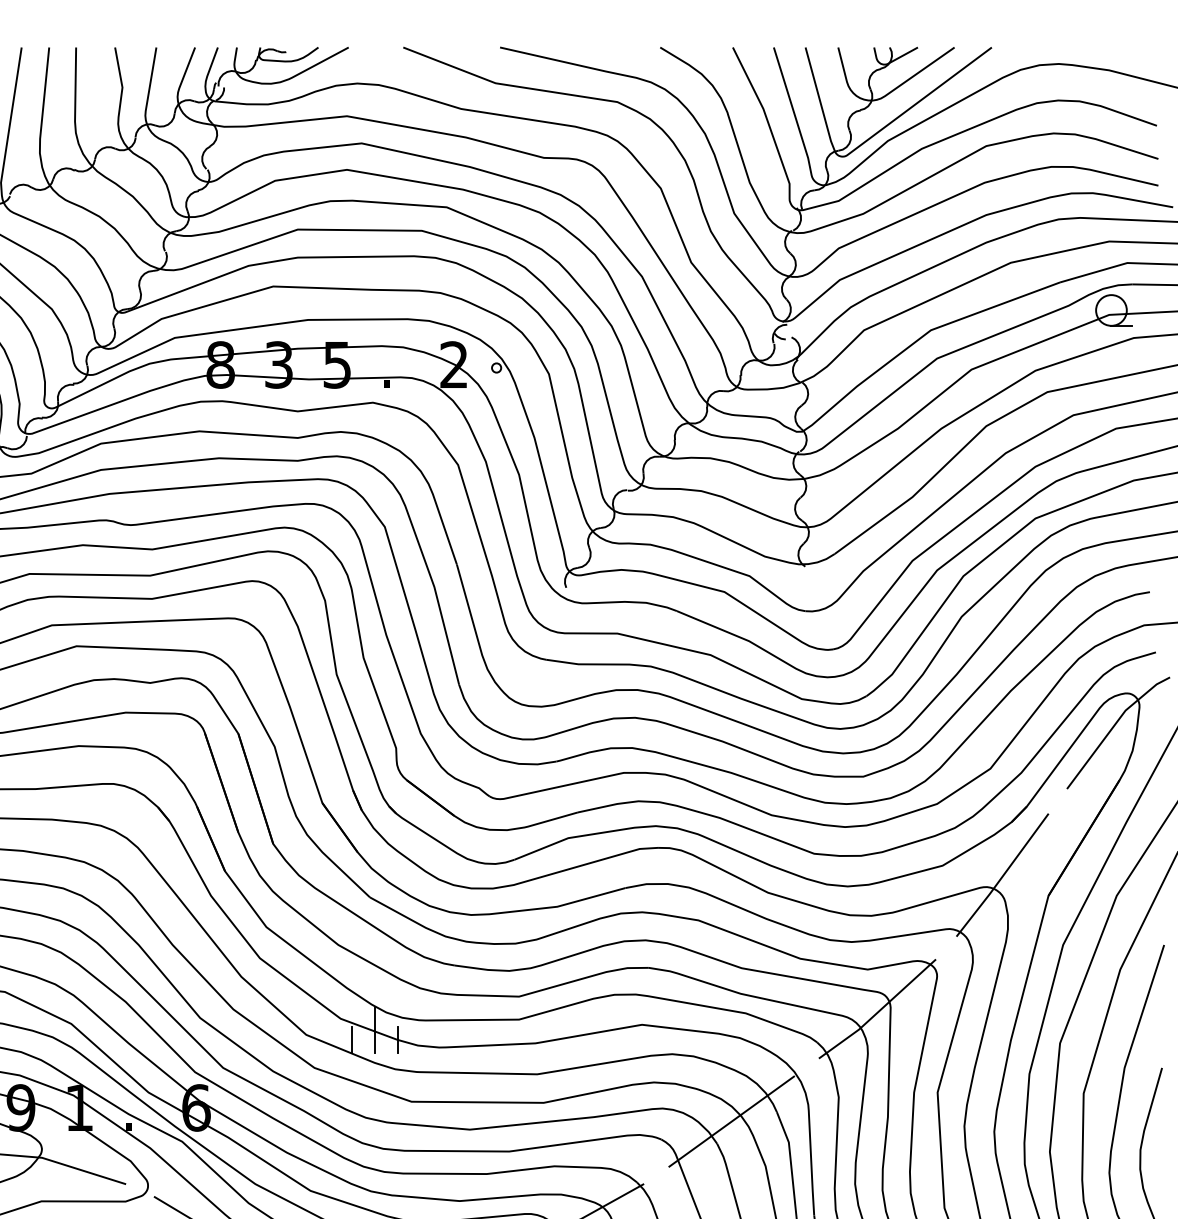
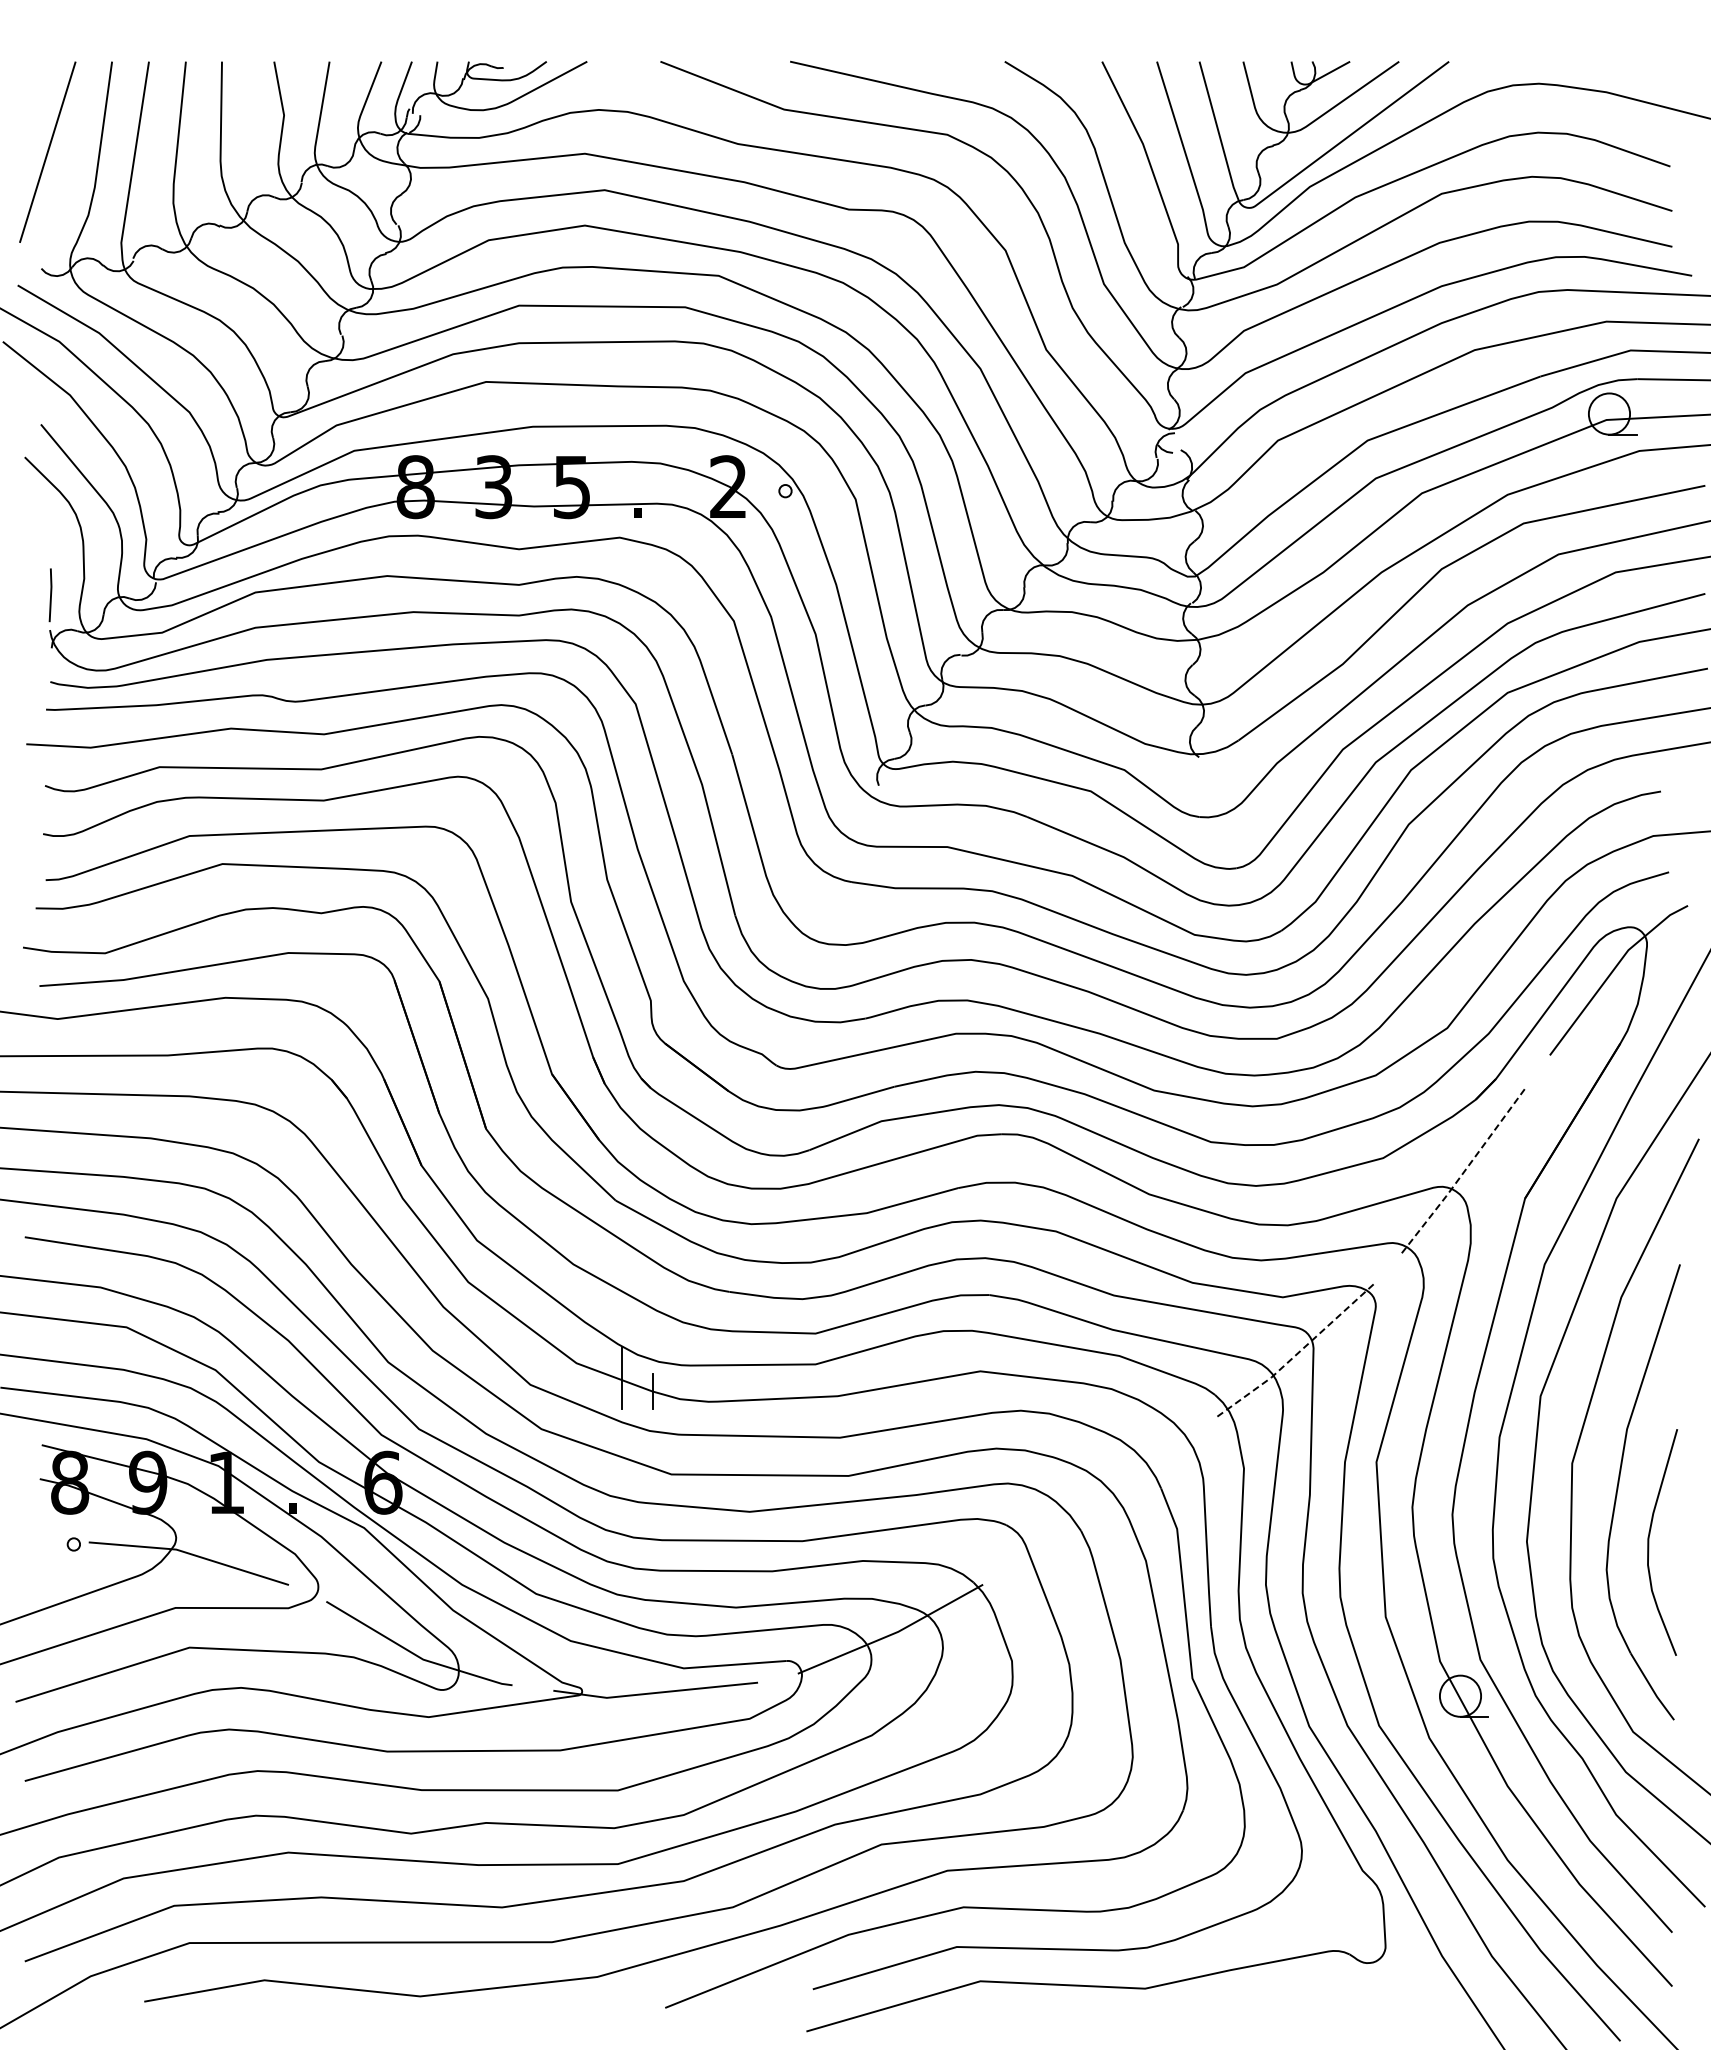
line: (1003, 875) -> (1464, 1171), solid -> dashed
line: (878, 1011) -> (1297, 1353), solid -> dashed
line: (351, 1039) -> (591, 1391), removed
line: (731, 1121) -> (1100, 1500), removed

